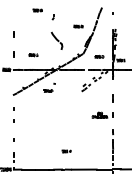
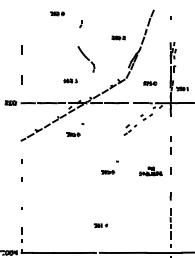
part: (33, 55) -> (70, 81), moved
part: (112, 98) -> (169, 146), size x1.6
part: (72, 112) -> (109, 167), added

